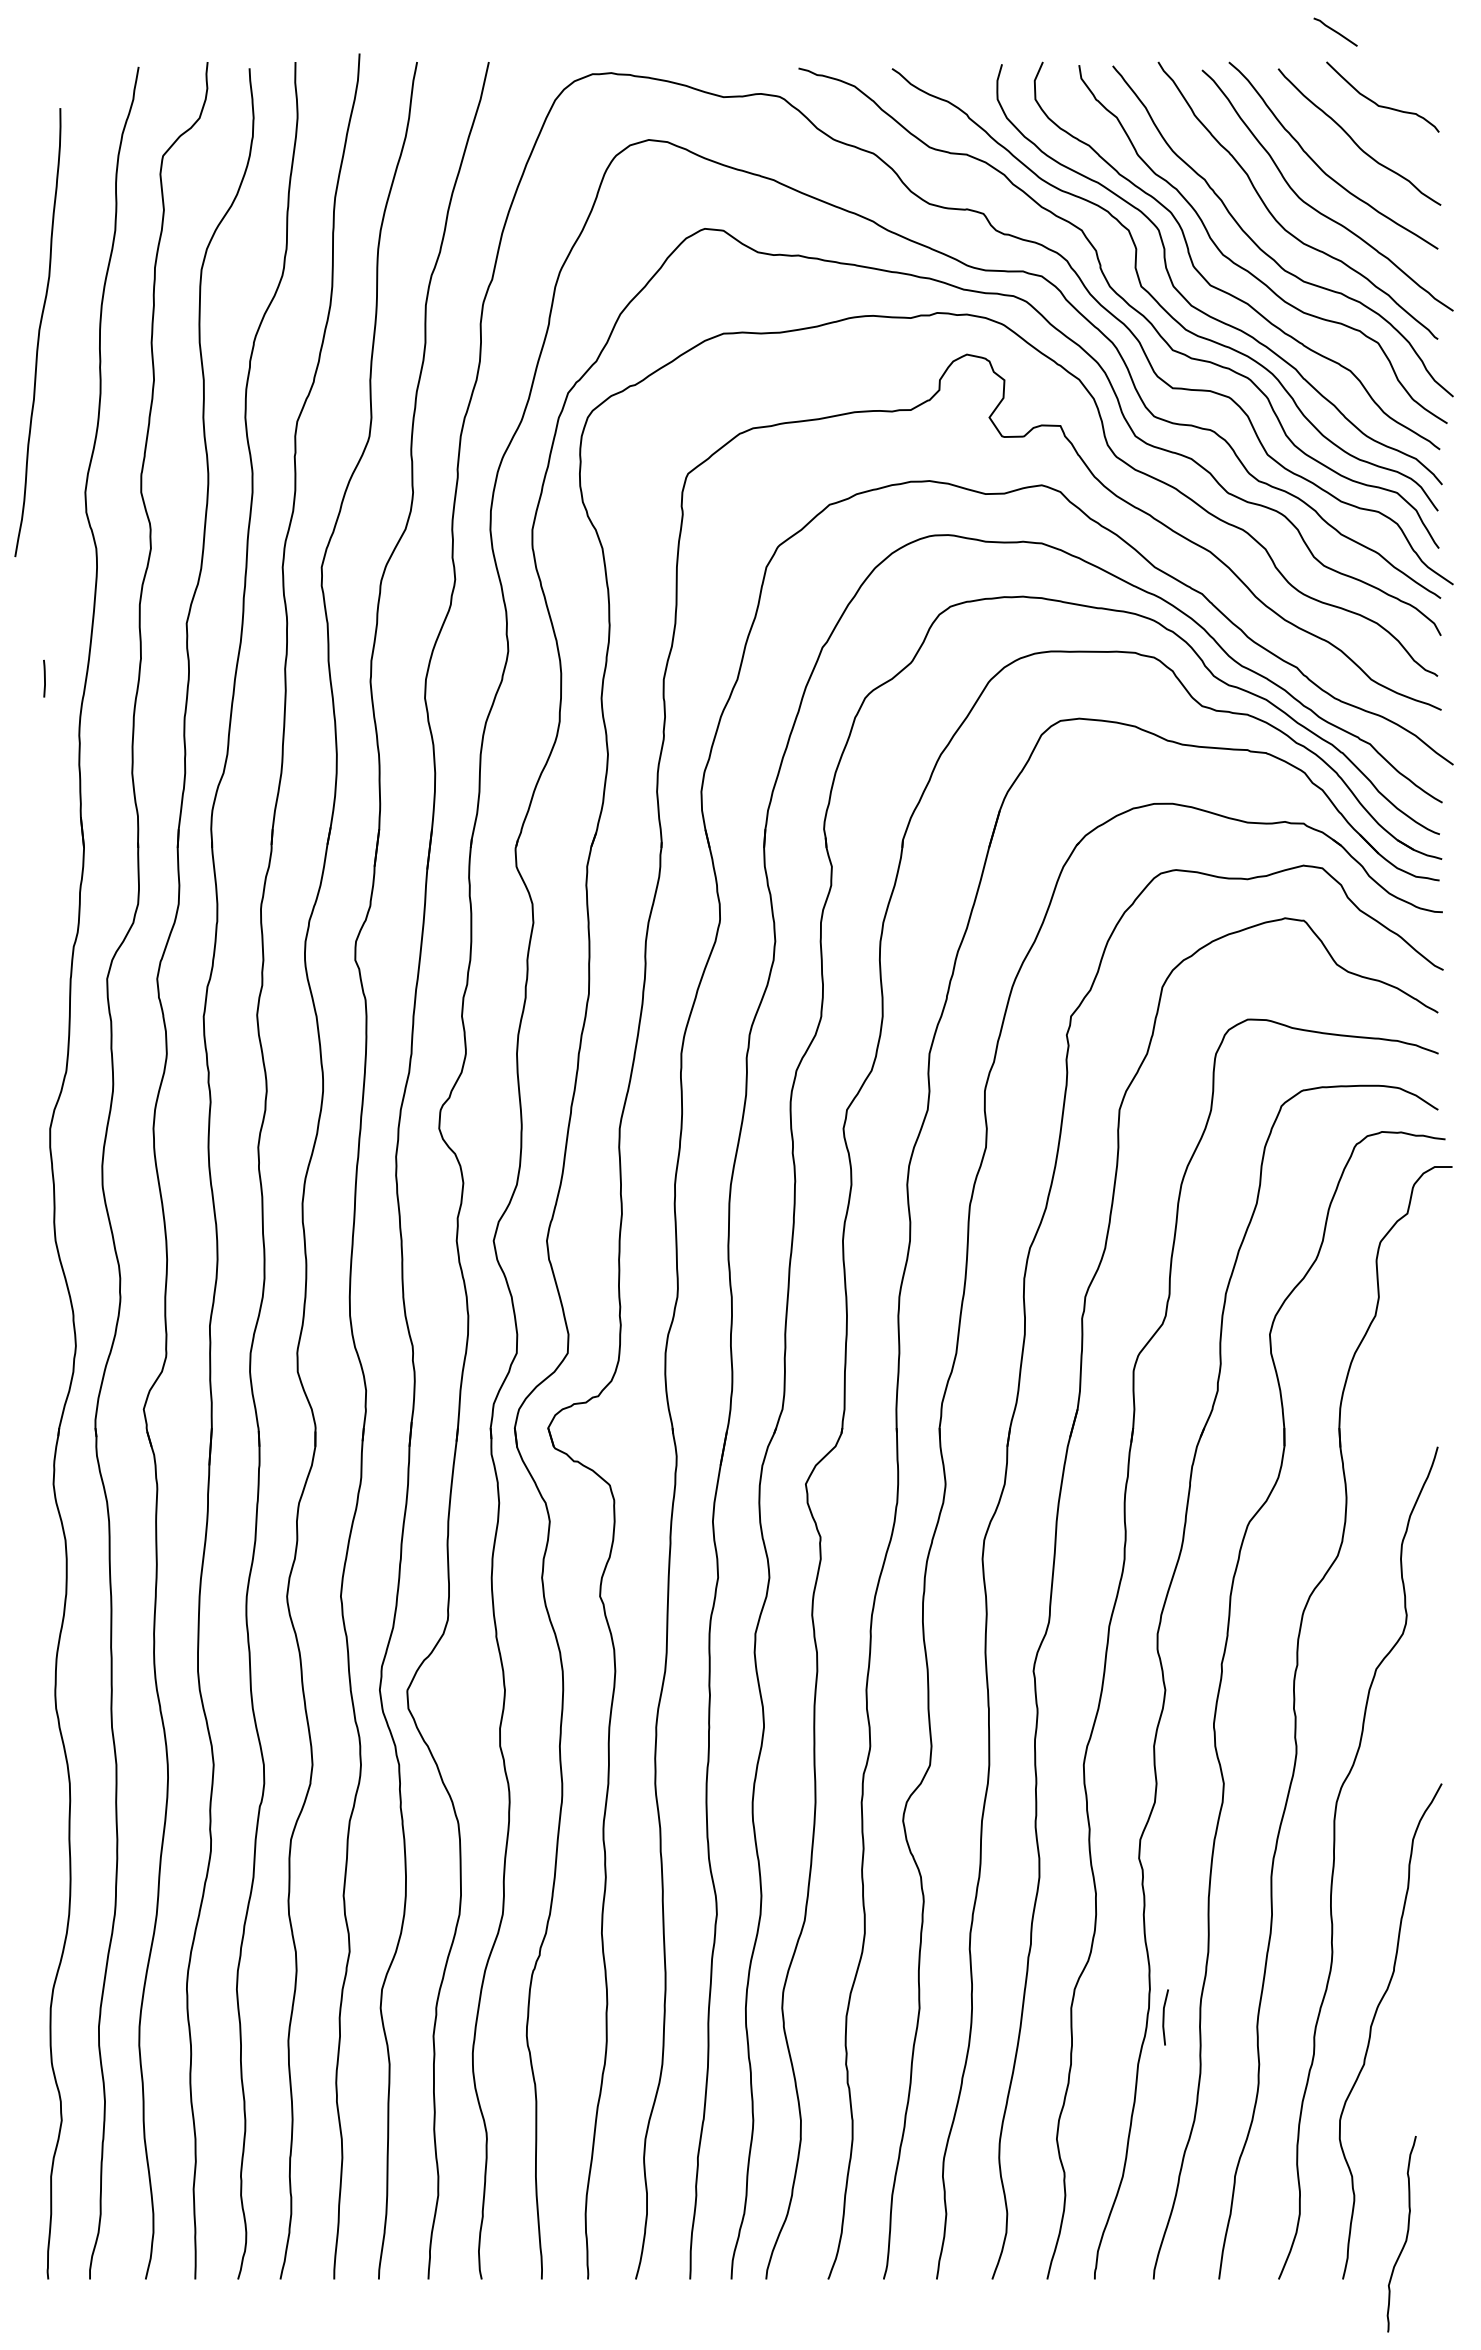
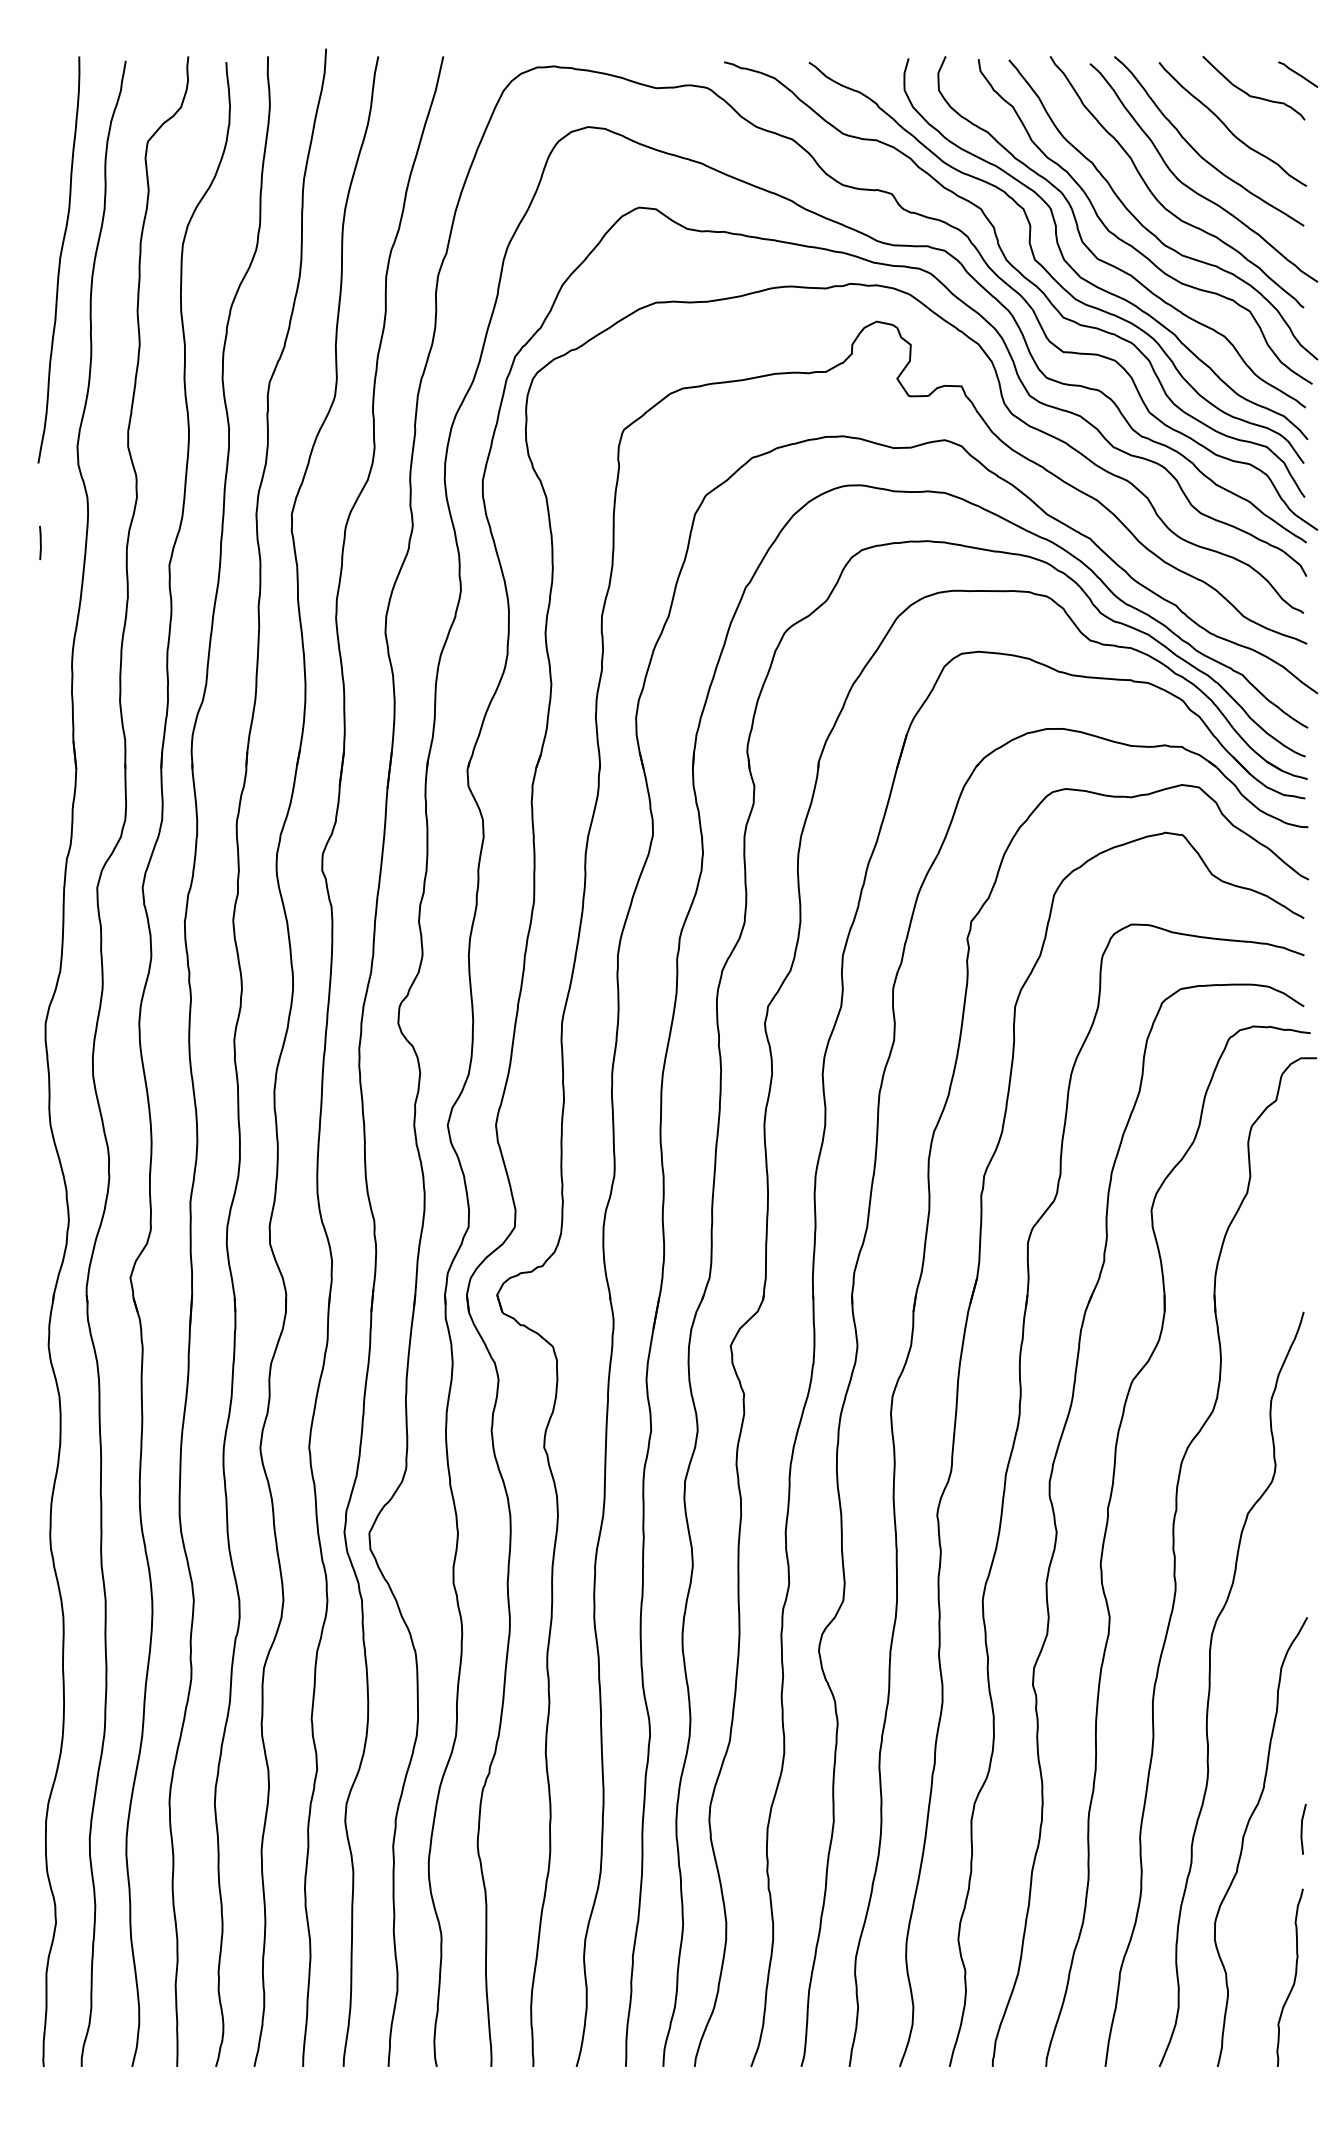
line: (1335, 31) -> (1298, 74), moved
curve: (38, 332) -> (59, 259), moved
line: (44, 678) -> (40, 542), moved
line: (1164, 2017) -> (1302, 1829), moved
curve: (1406, 2234) -> (1294, 1978), moved

